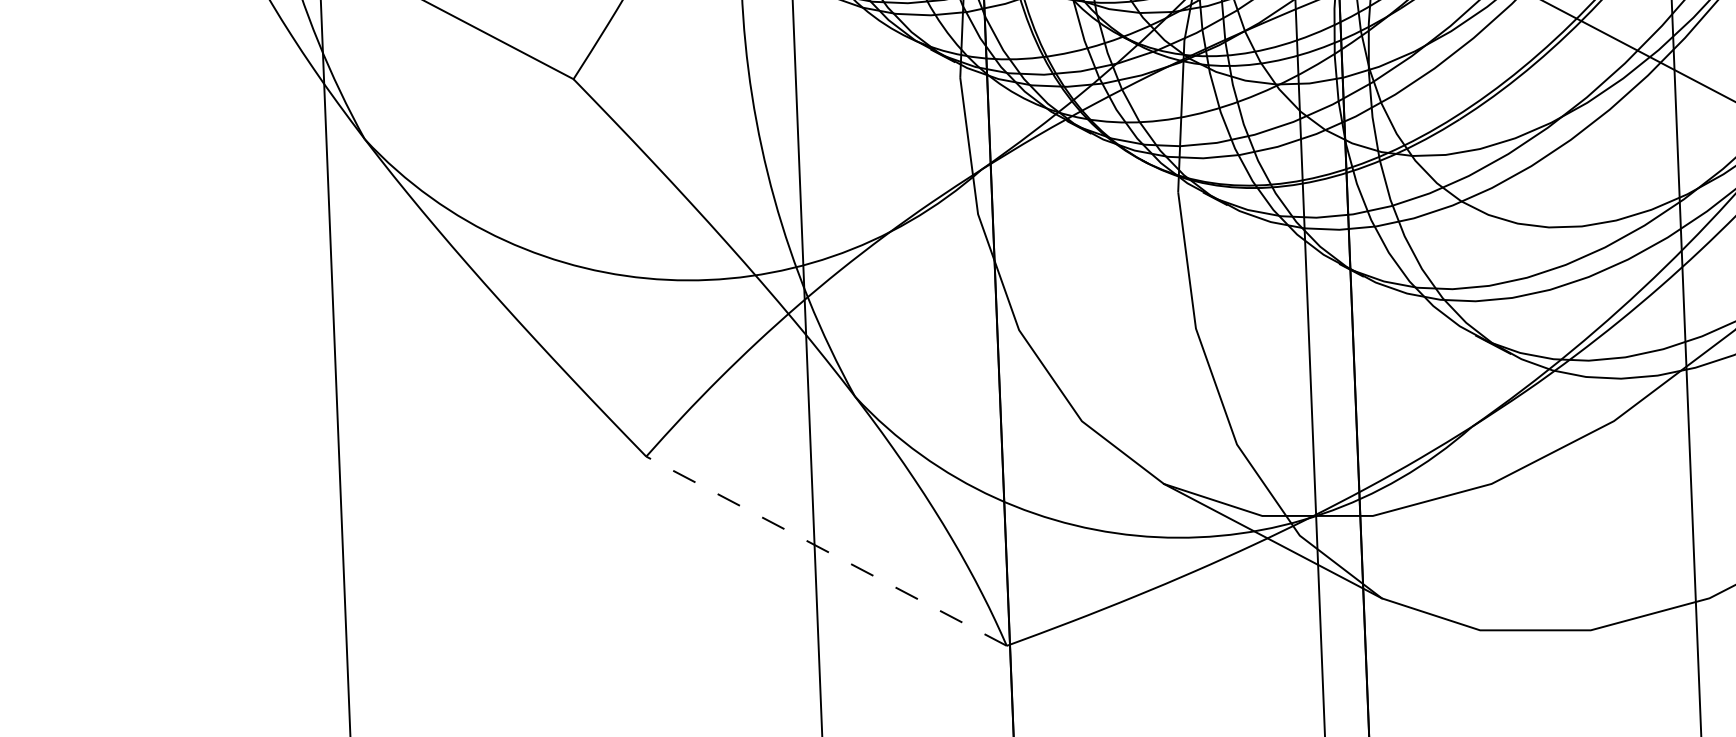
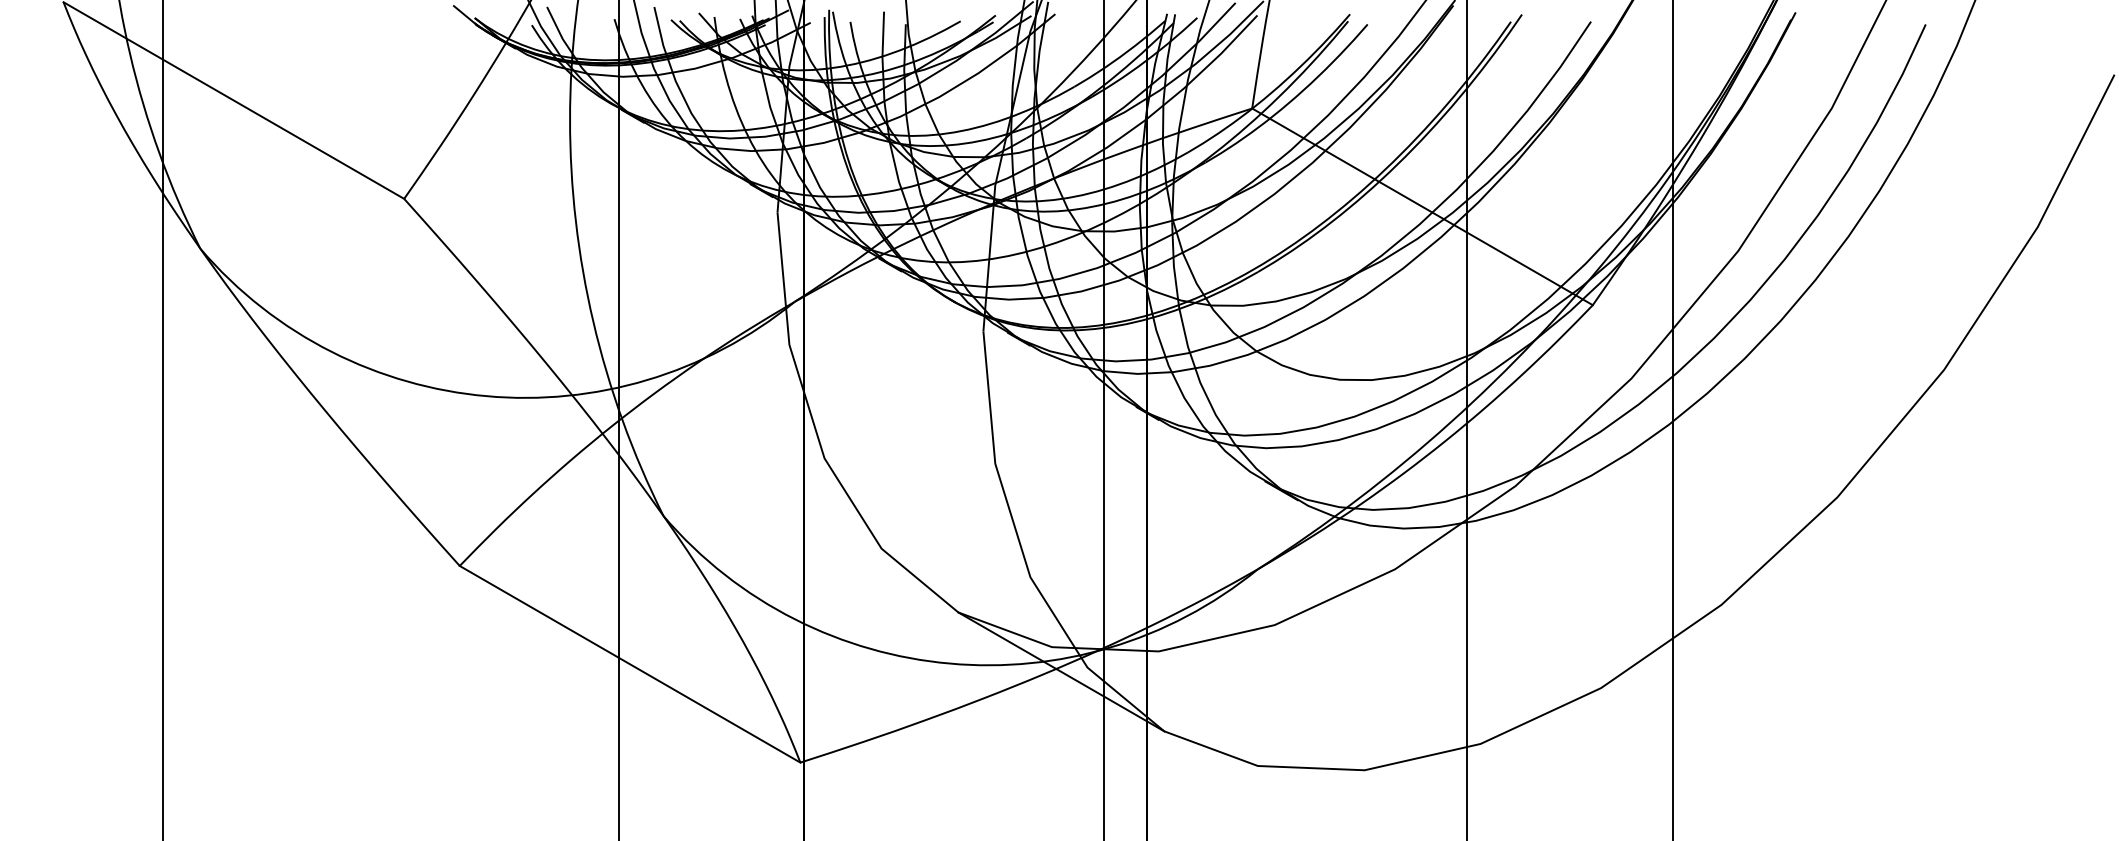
line: (826, 551) -> (630, 664), dashed -> solid

